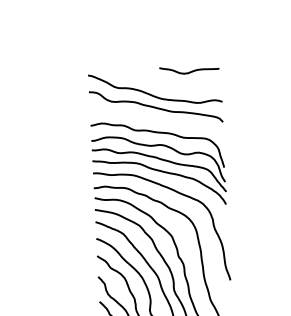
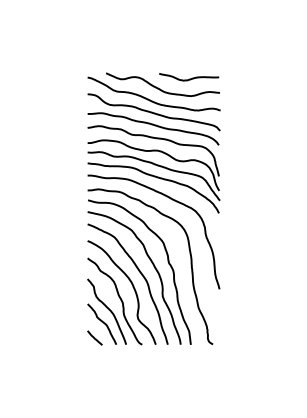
curve: (161, 82) -> (160, 88), added
curve: (157, 121) -> (154, 126), added

